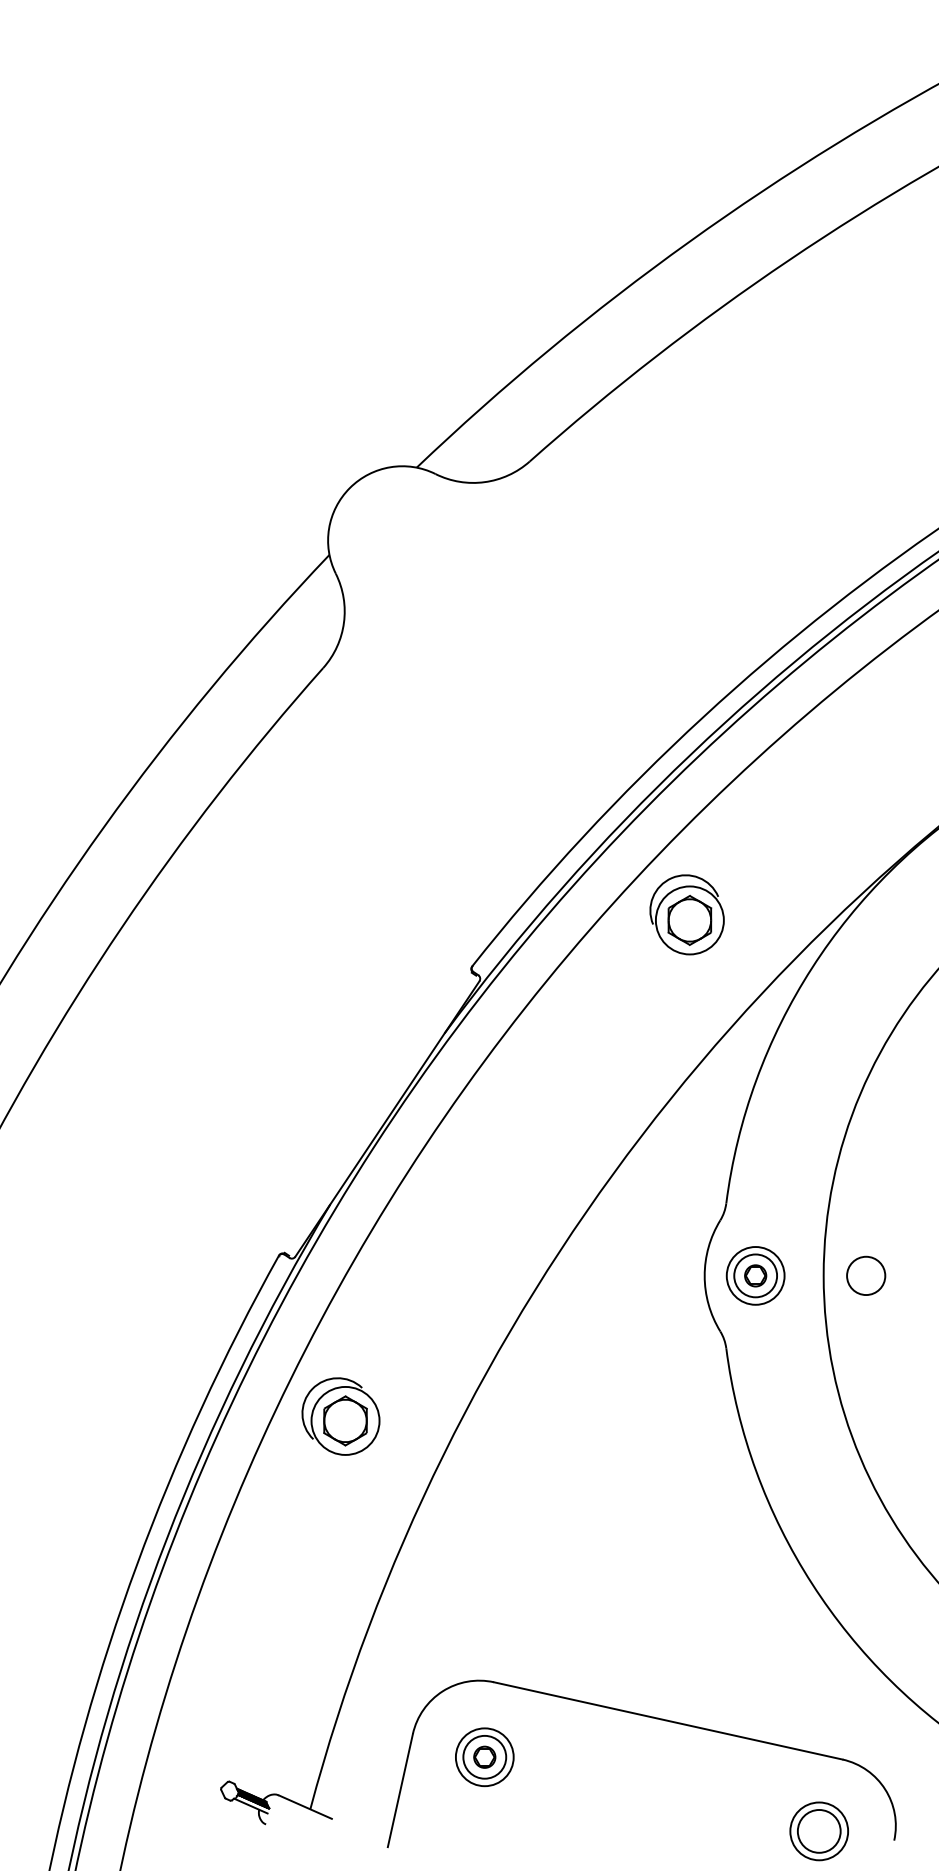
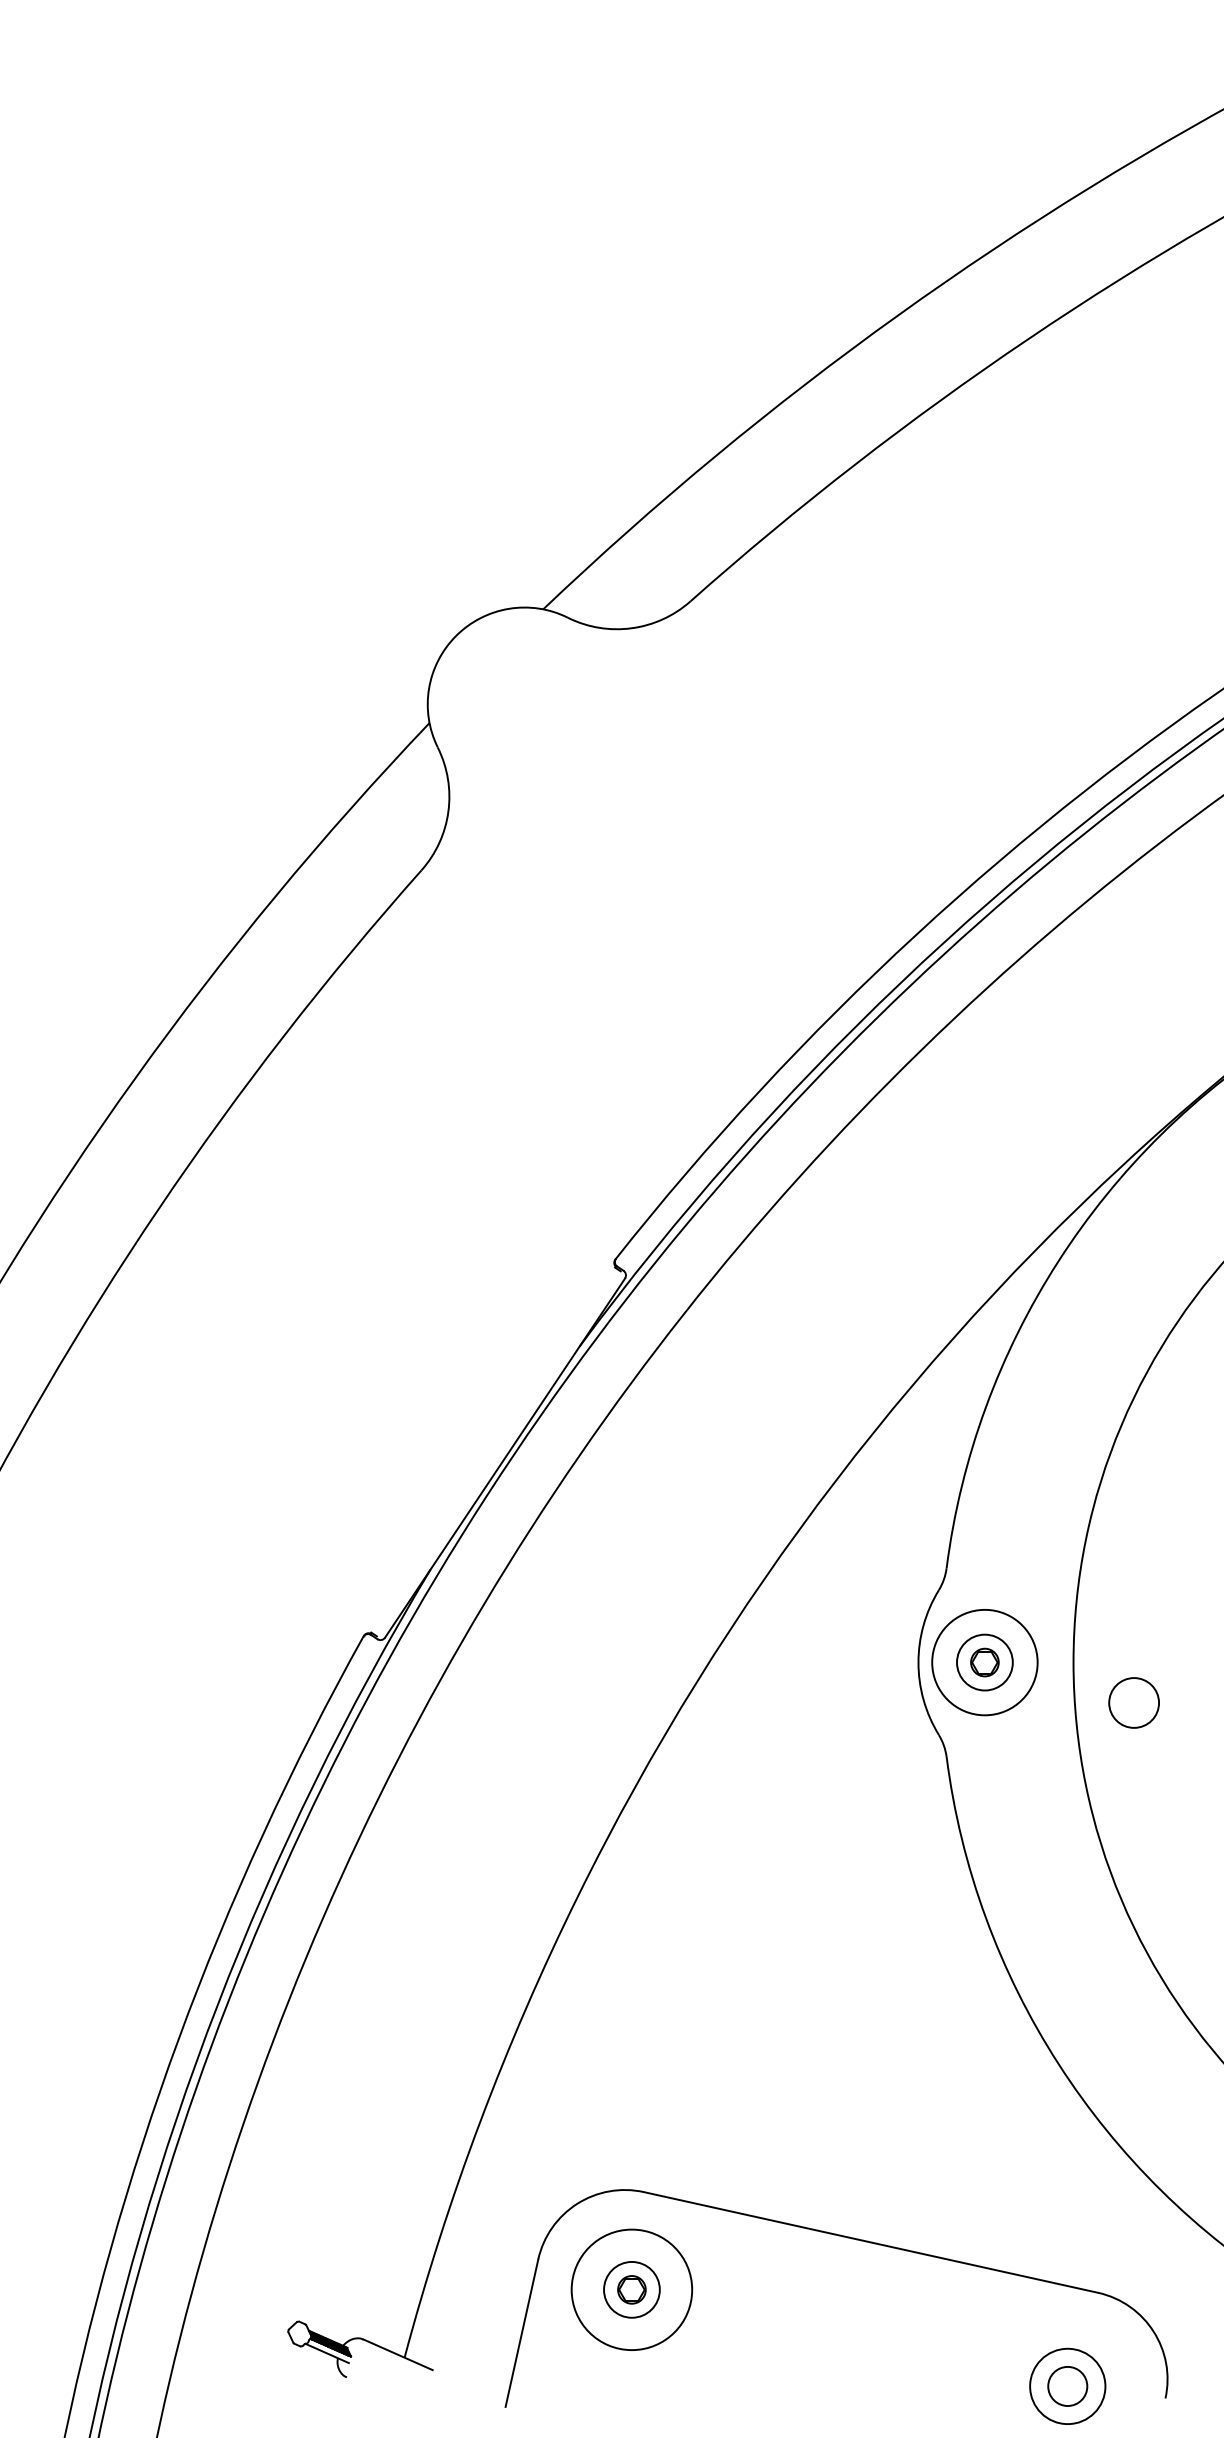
part: (686, 914) -> (894, 1191), removed
circle: (755, 1275) -> (984, 1662), size x1.4
circle: (866, 1275) -> (1134, 1702), moved
part: (340, 1416) -> (443, 1845), removed
circle: (484, 1757) -> (631, 2290), size x1.6
circle: (818, 1830) -> (1066, 2385), size x0.7

